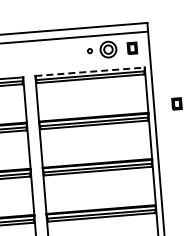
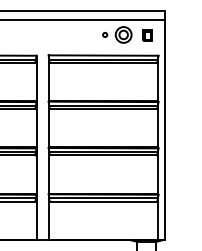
line: (89, 71) -> (103, 55), dashed -> solid
part: (176, 103) -> (187, 94), removed

